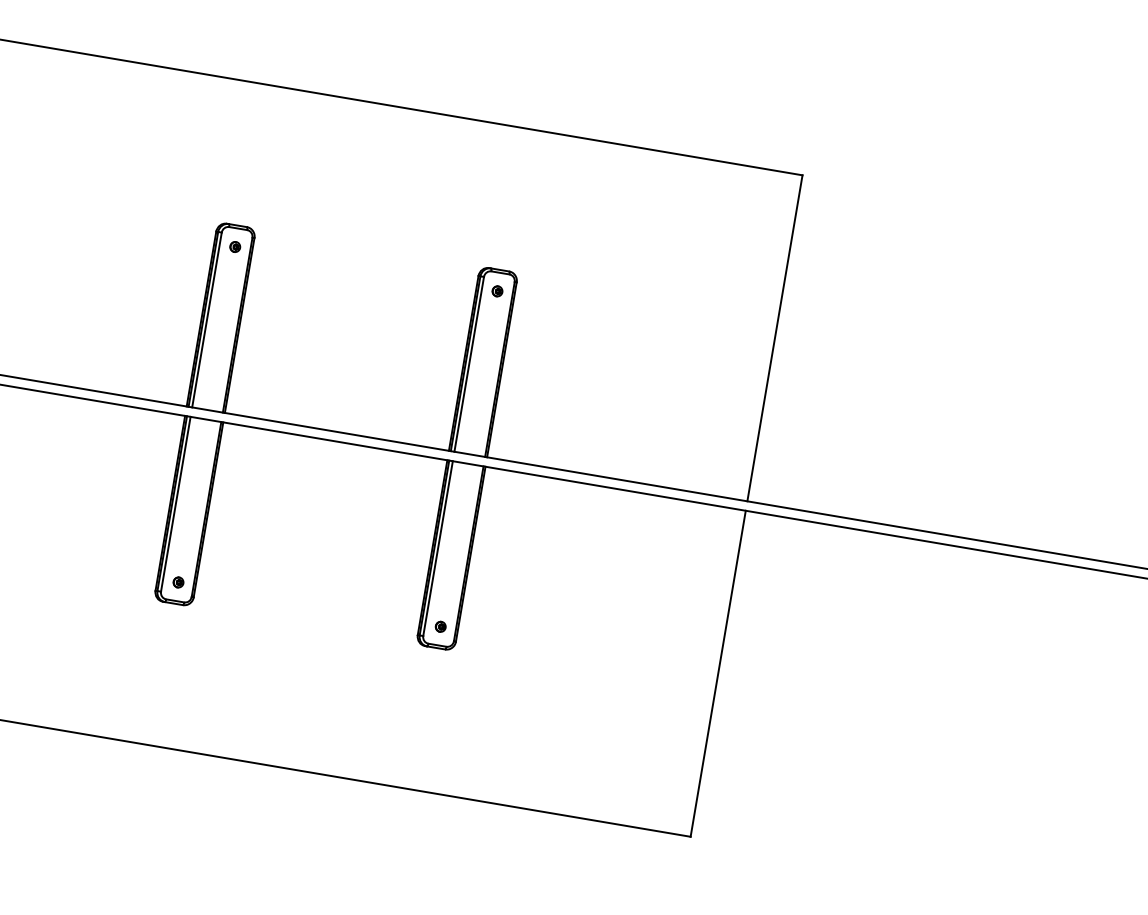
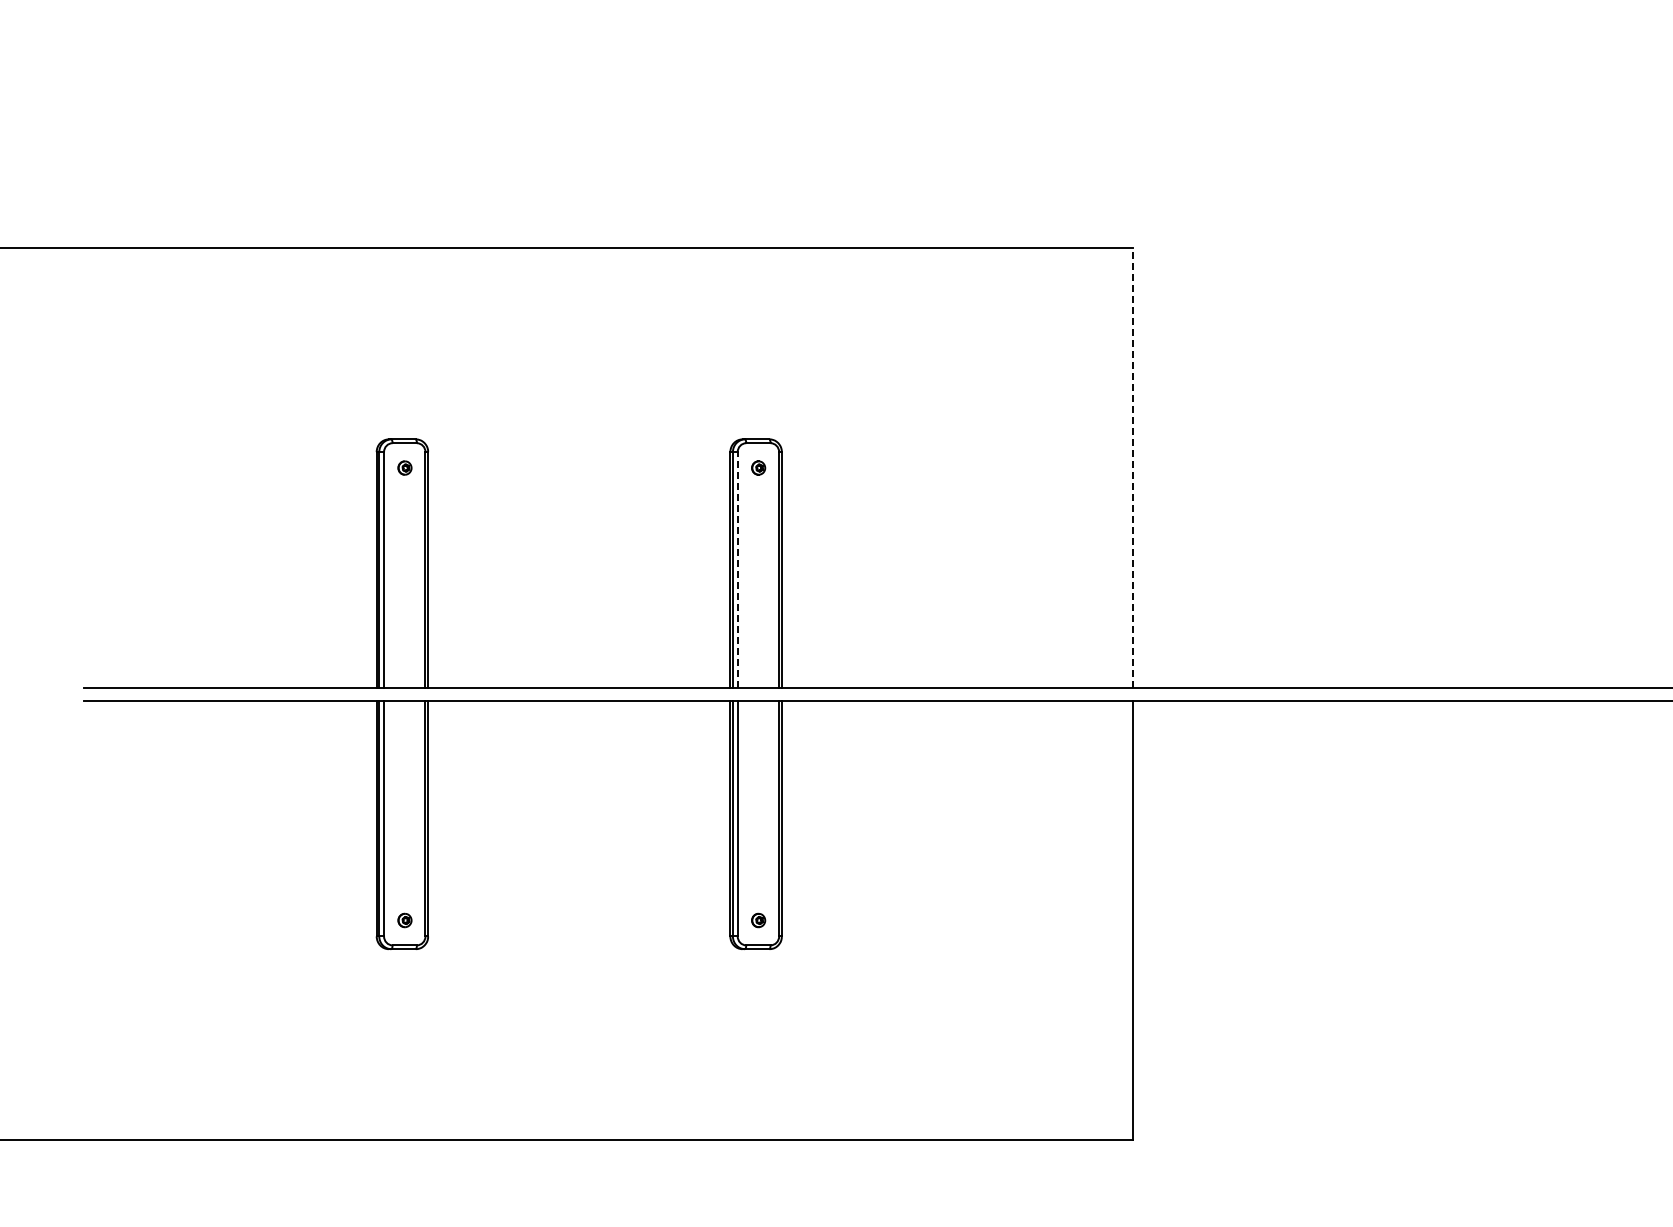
line: (774, 338) -> (1132, 468), solid -> dashed
line: (468, 364) -> (737, 570), solid -> dashed

